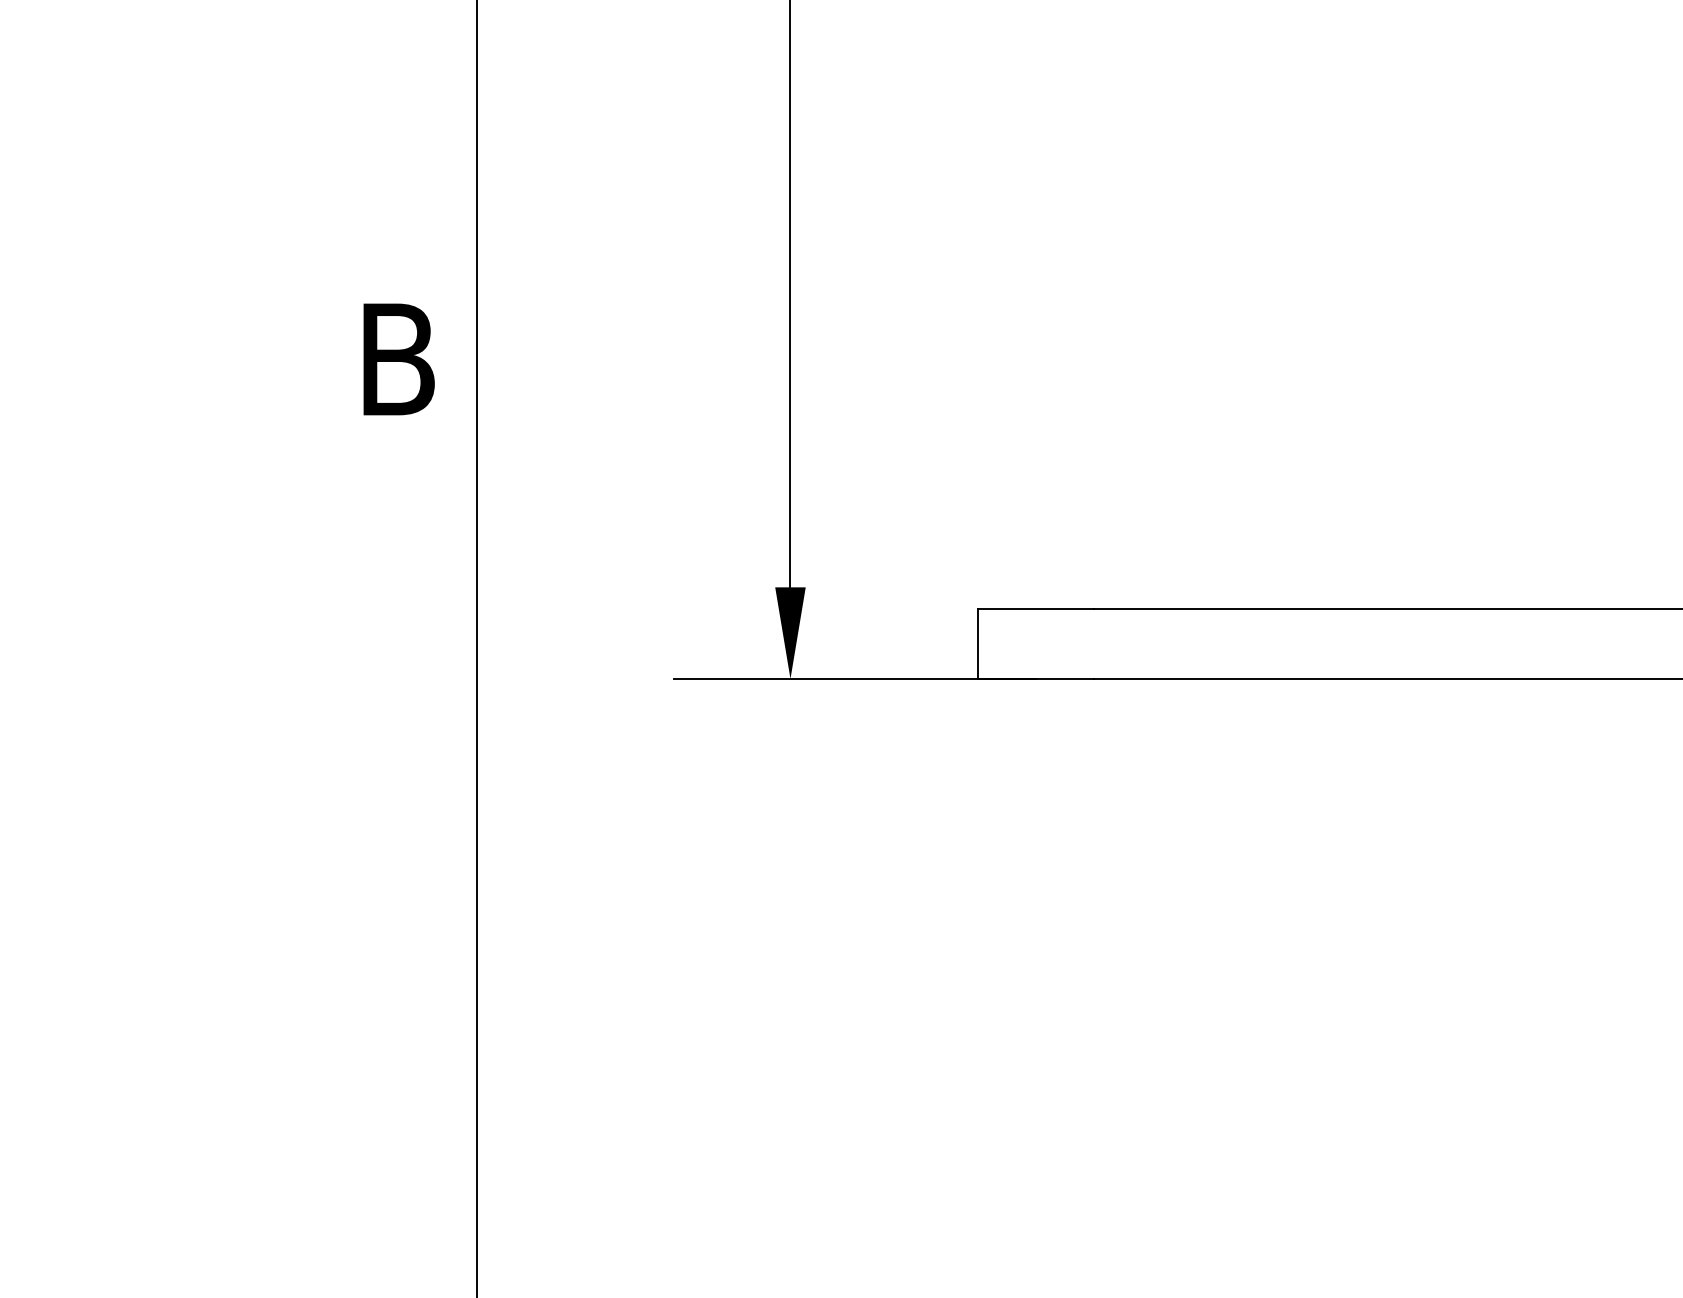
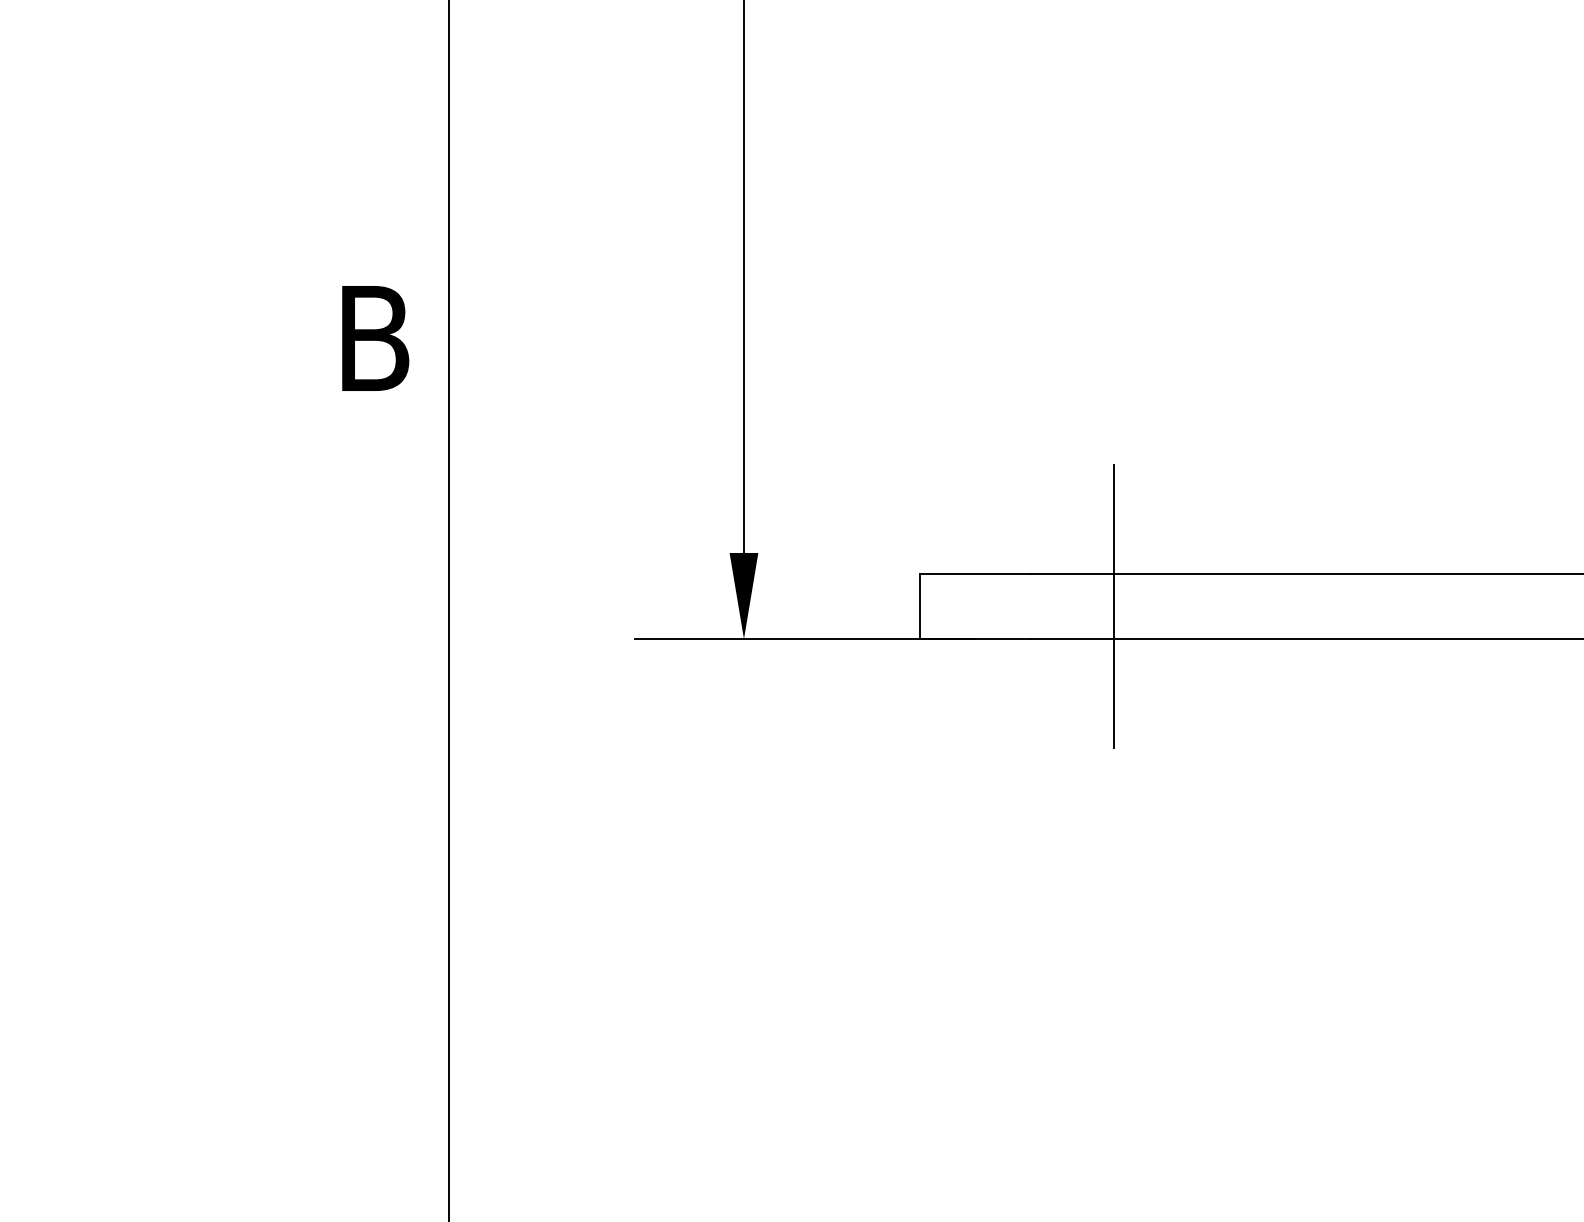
line: (1183, 644) -> (1113, 606), added

